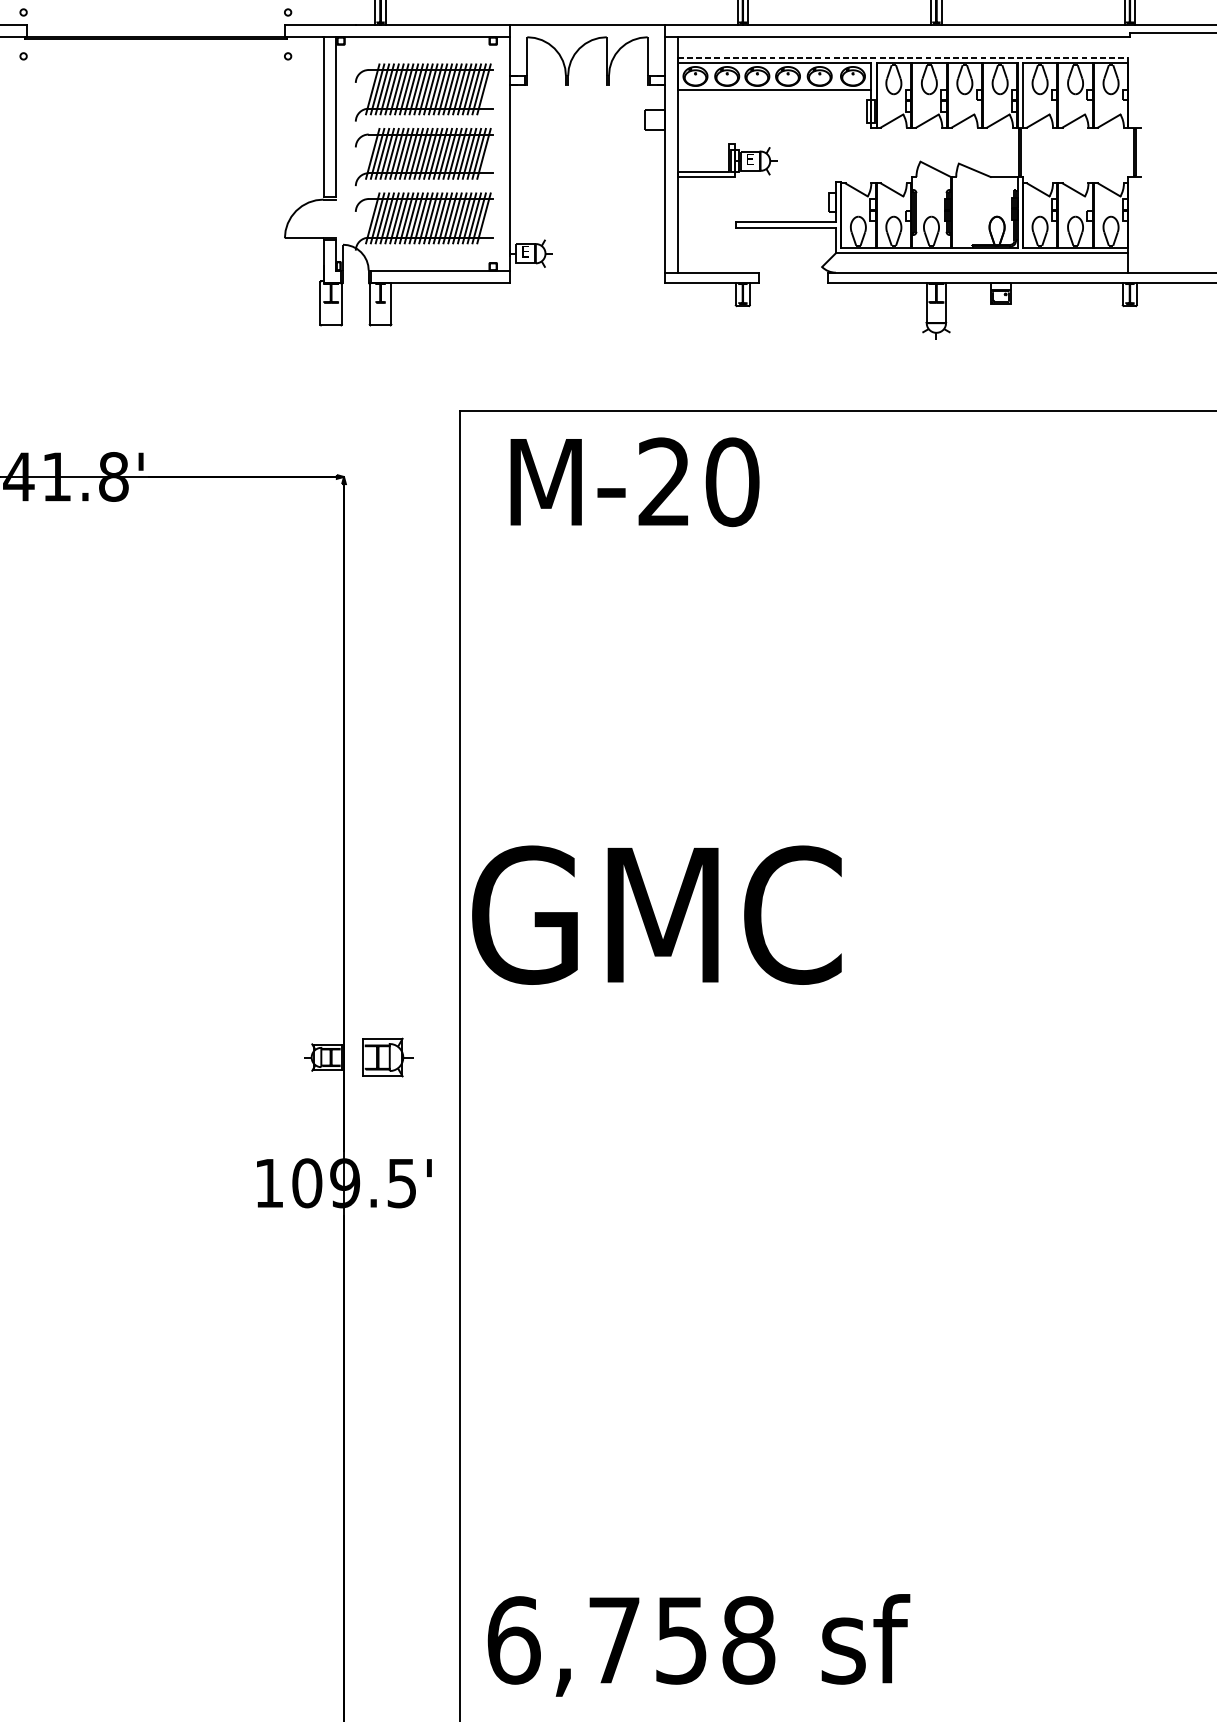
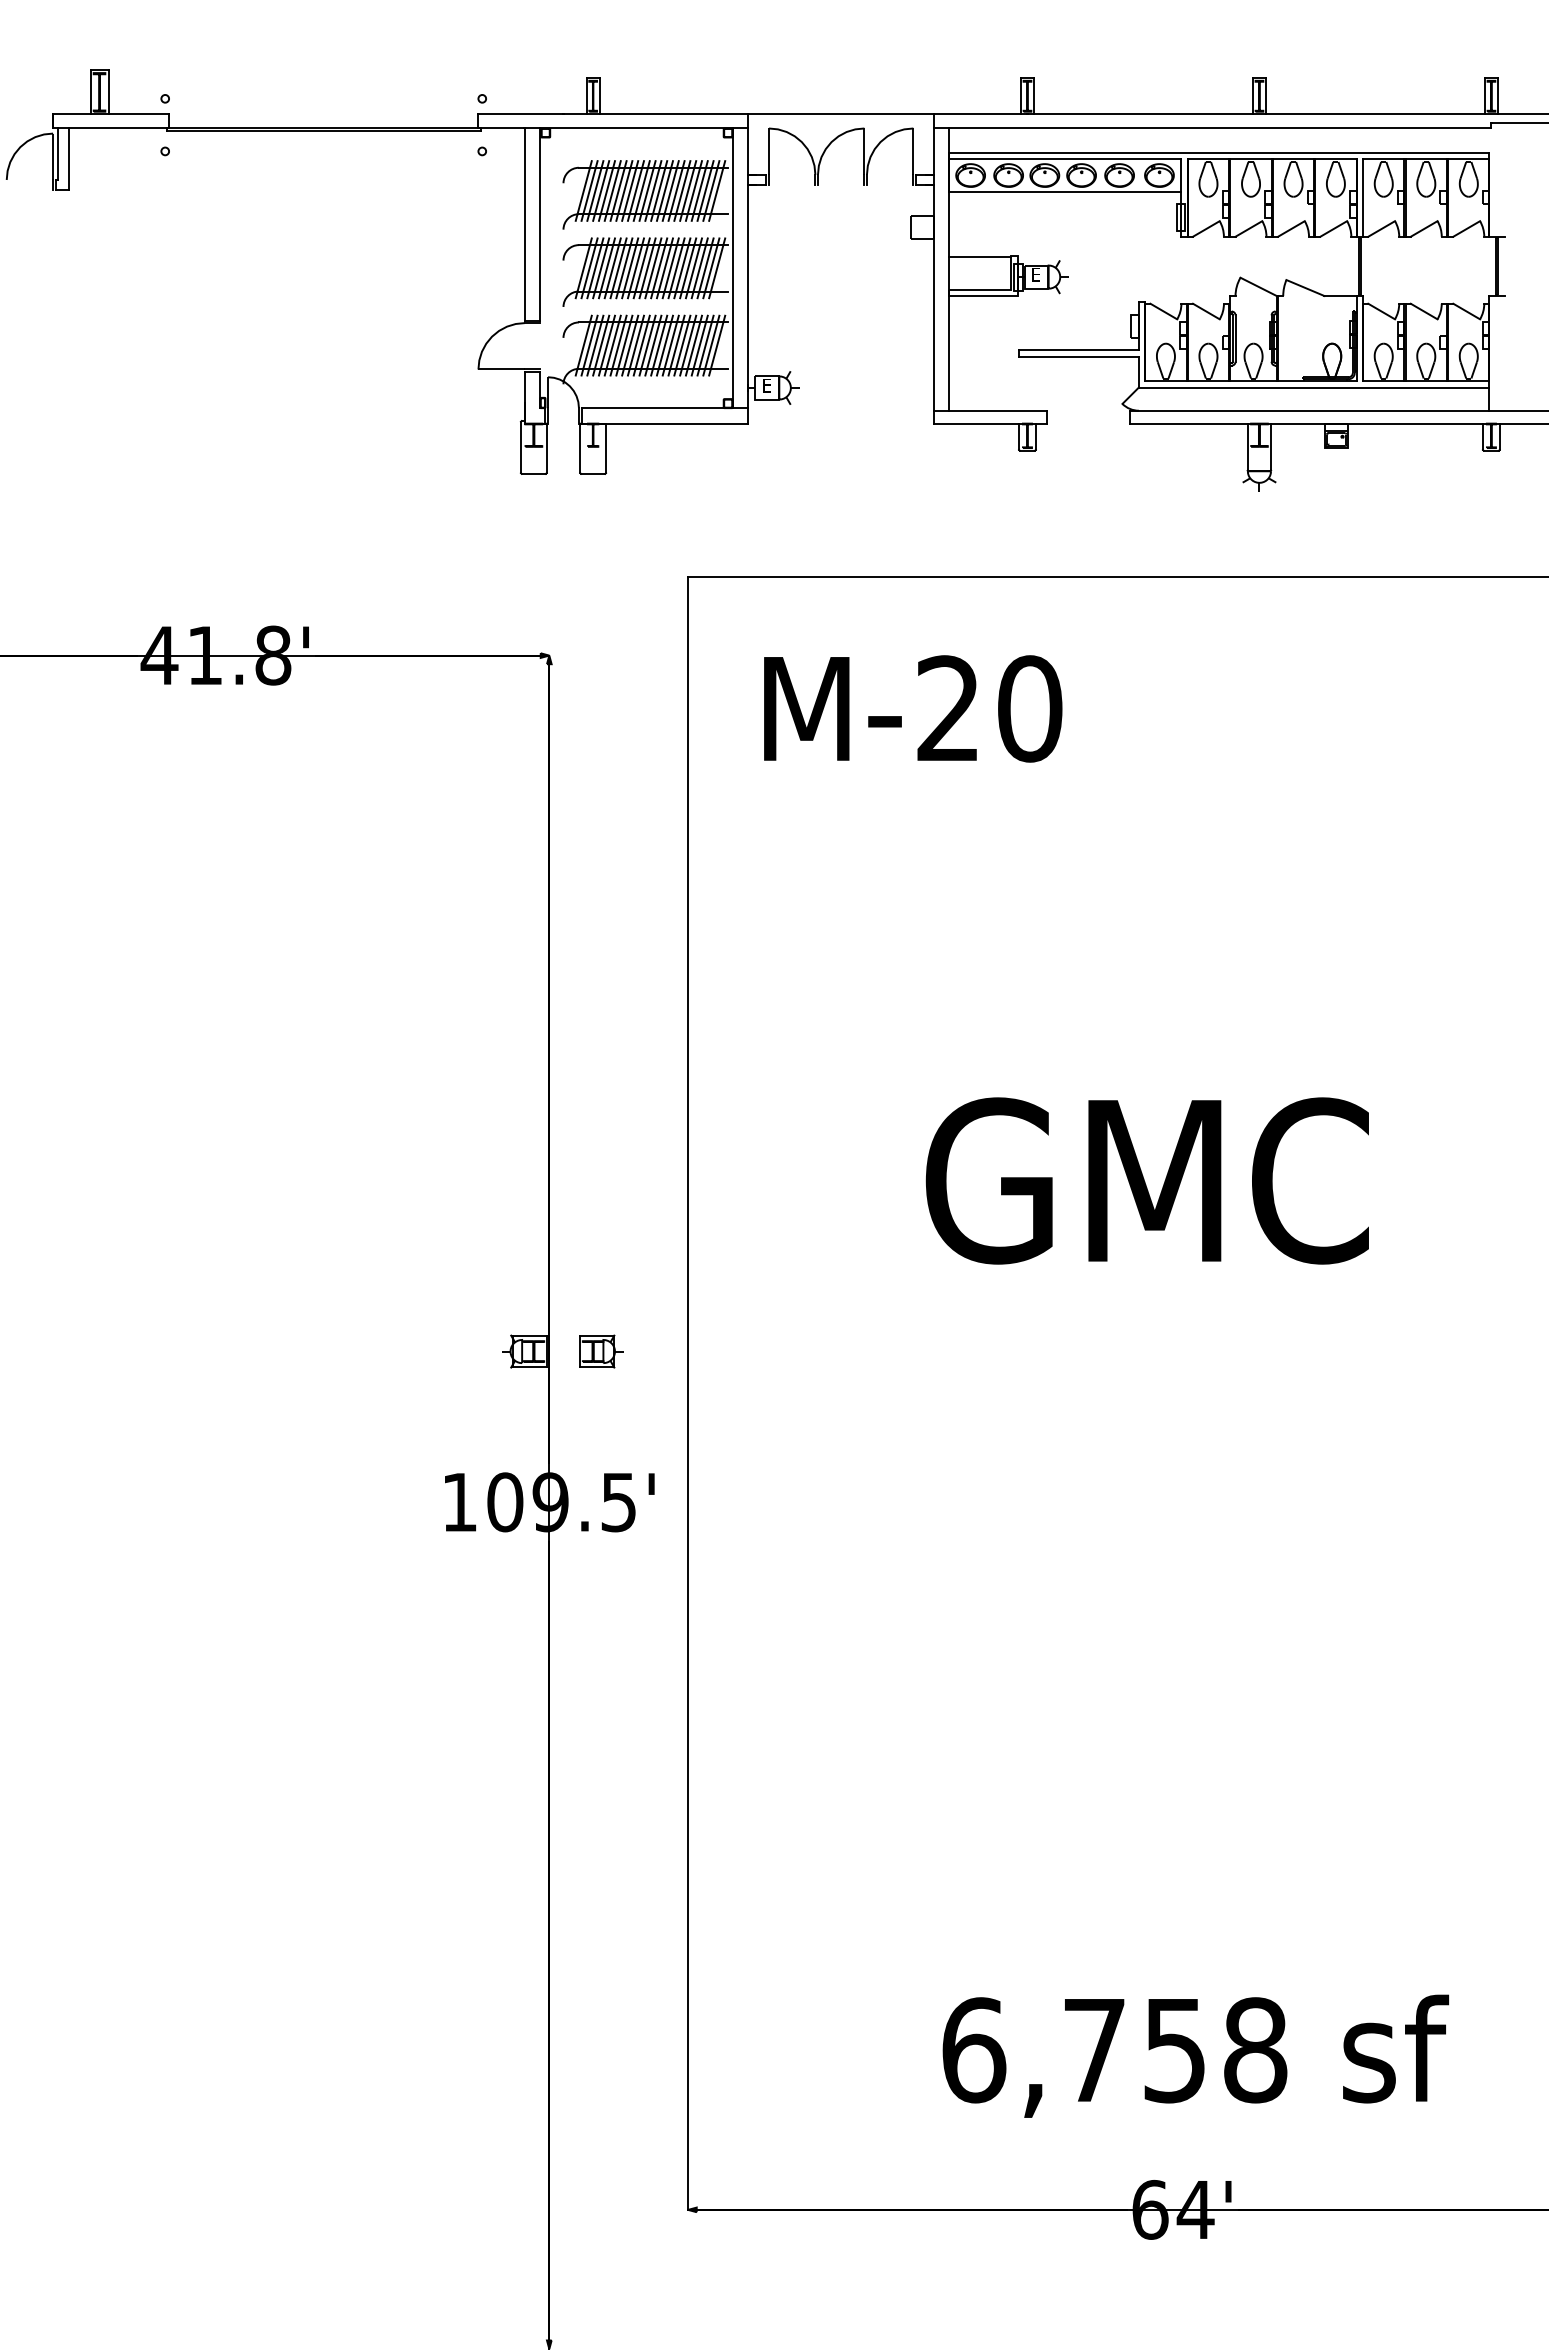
line: (903, 57) -> (1219, 152), dashed -> solid
line: (703, 144) -> (980, 257), added
line: (496, 154) -> (732, 268), added
text: (635, 481) -> (913, 708), moved
text: (656, 914) -> (1146, 1180), moved
part: (387, 1057) -> (601, 1351), size x0.71
text: (698, 1644) -> (1195, 2055), moved

